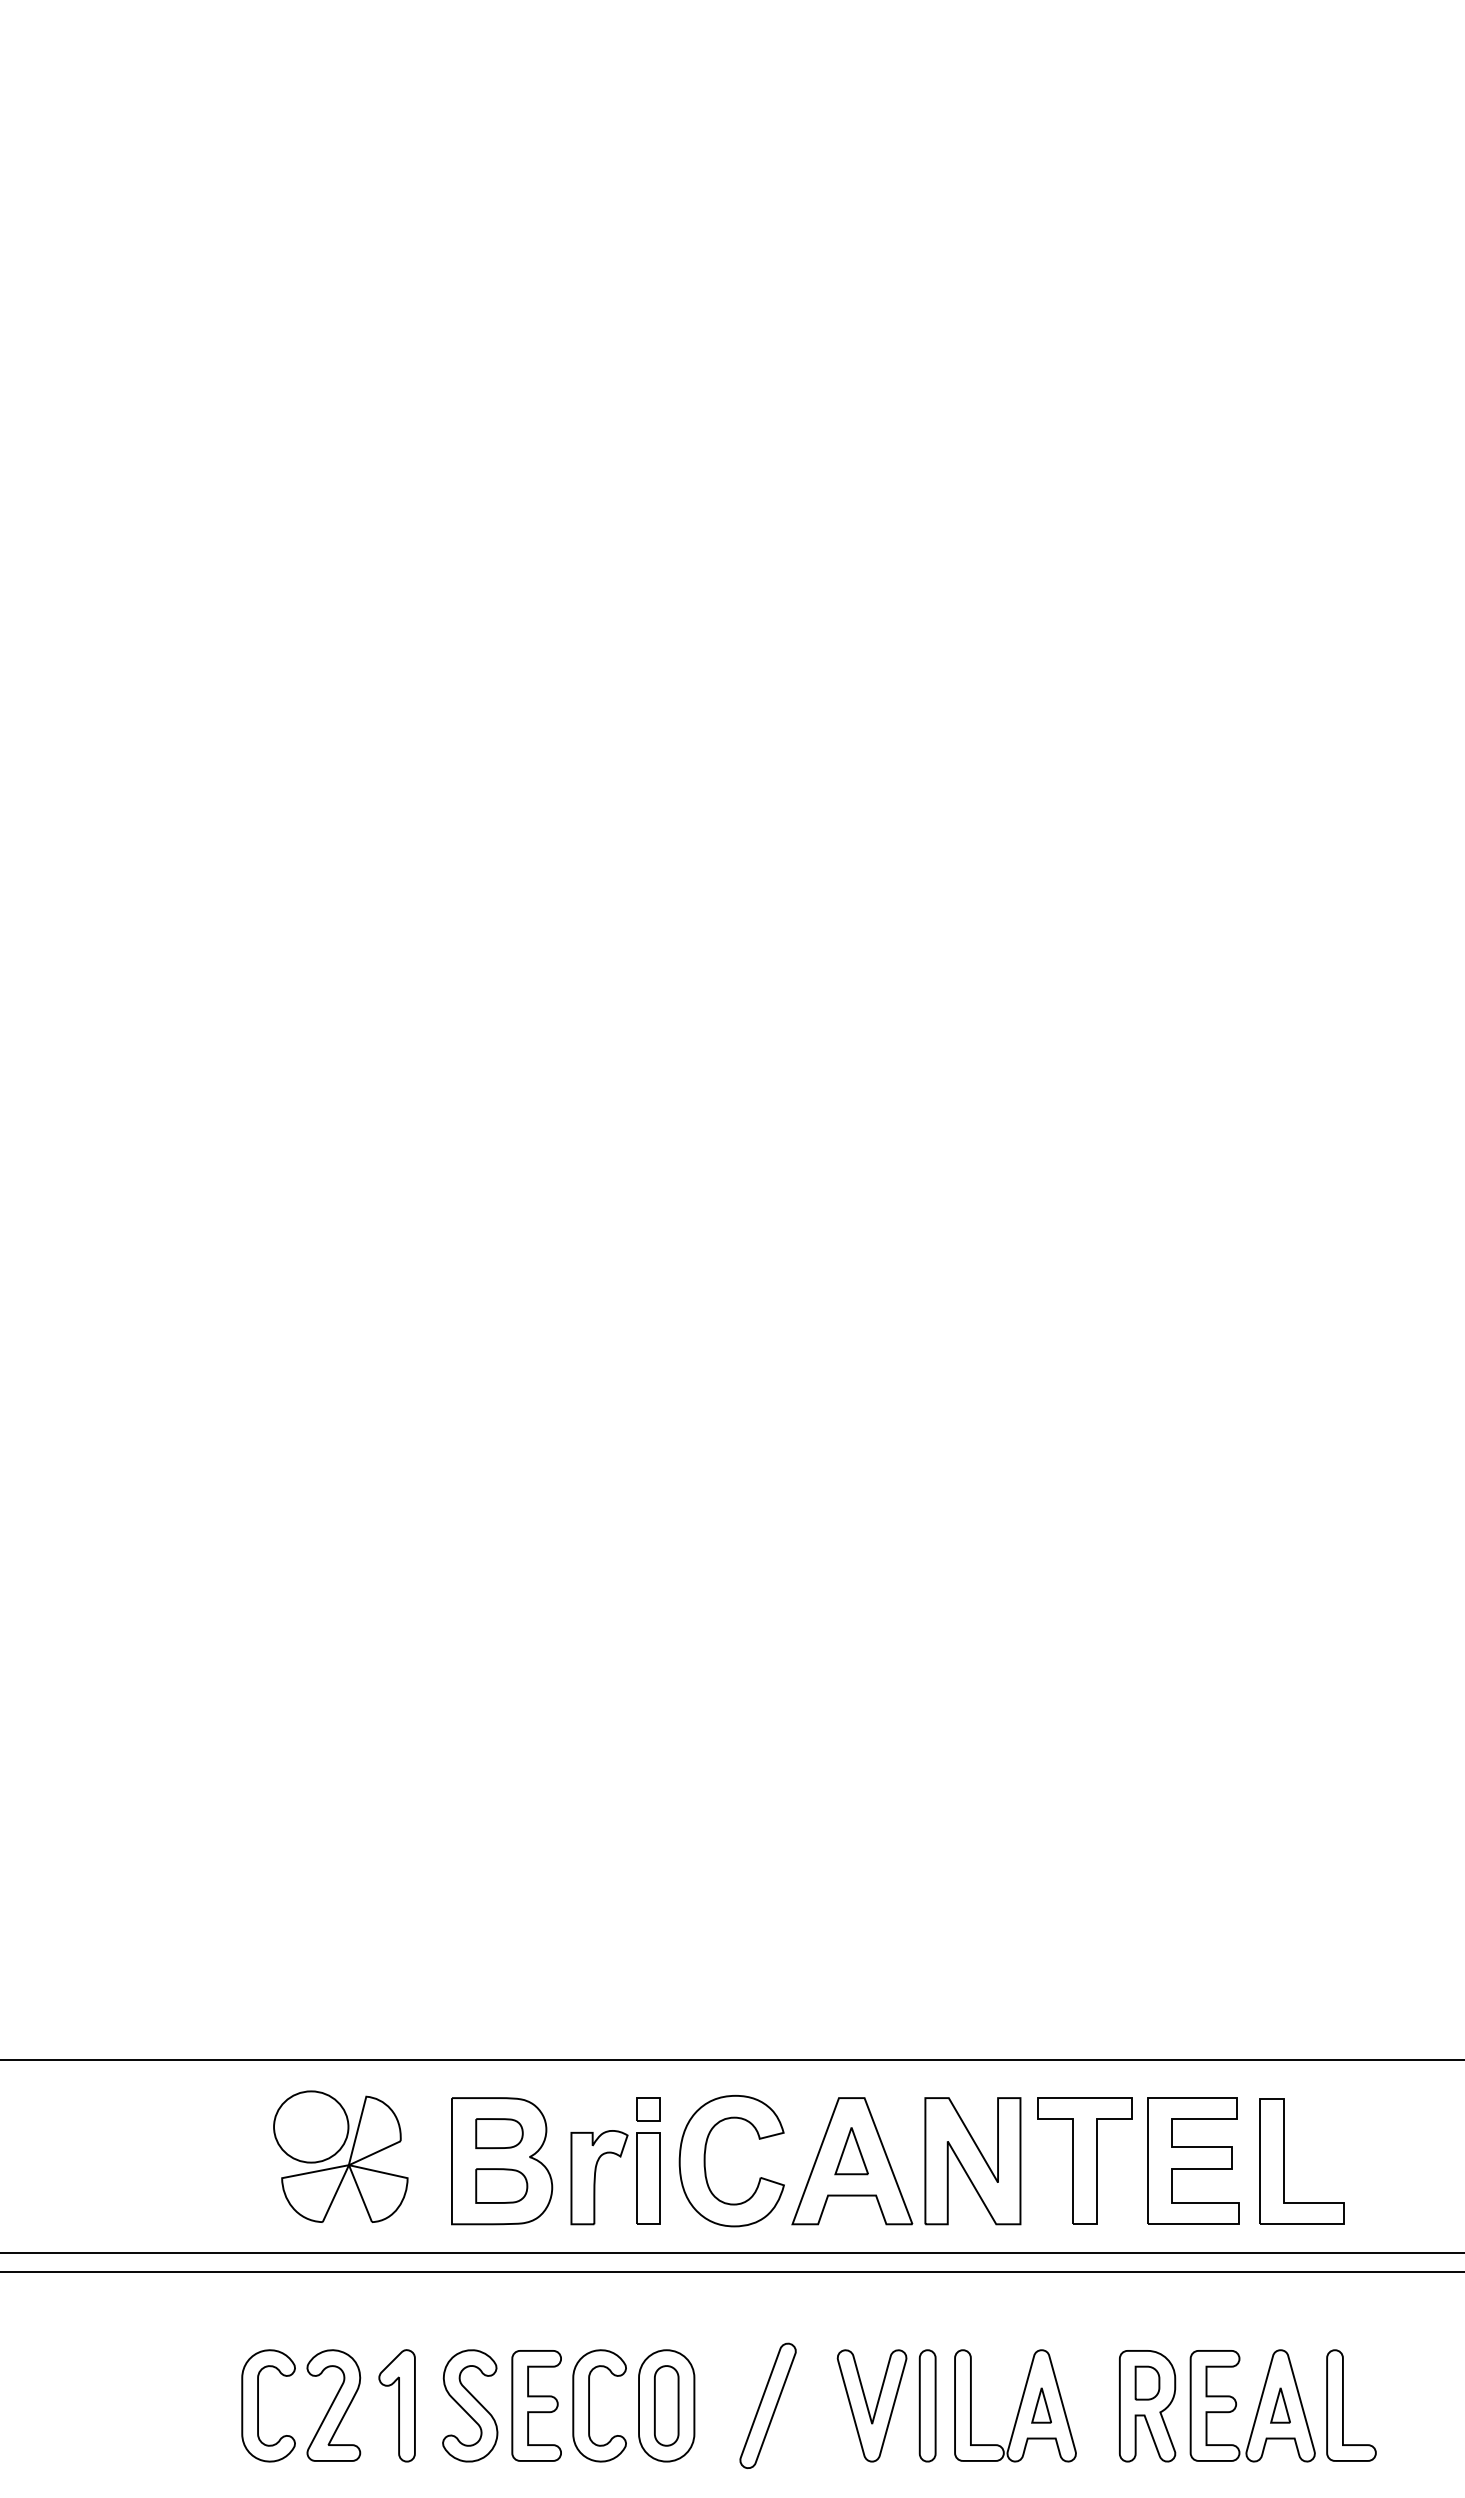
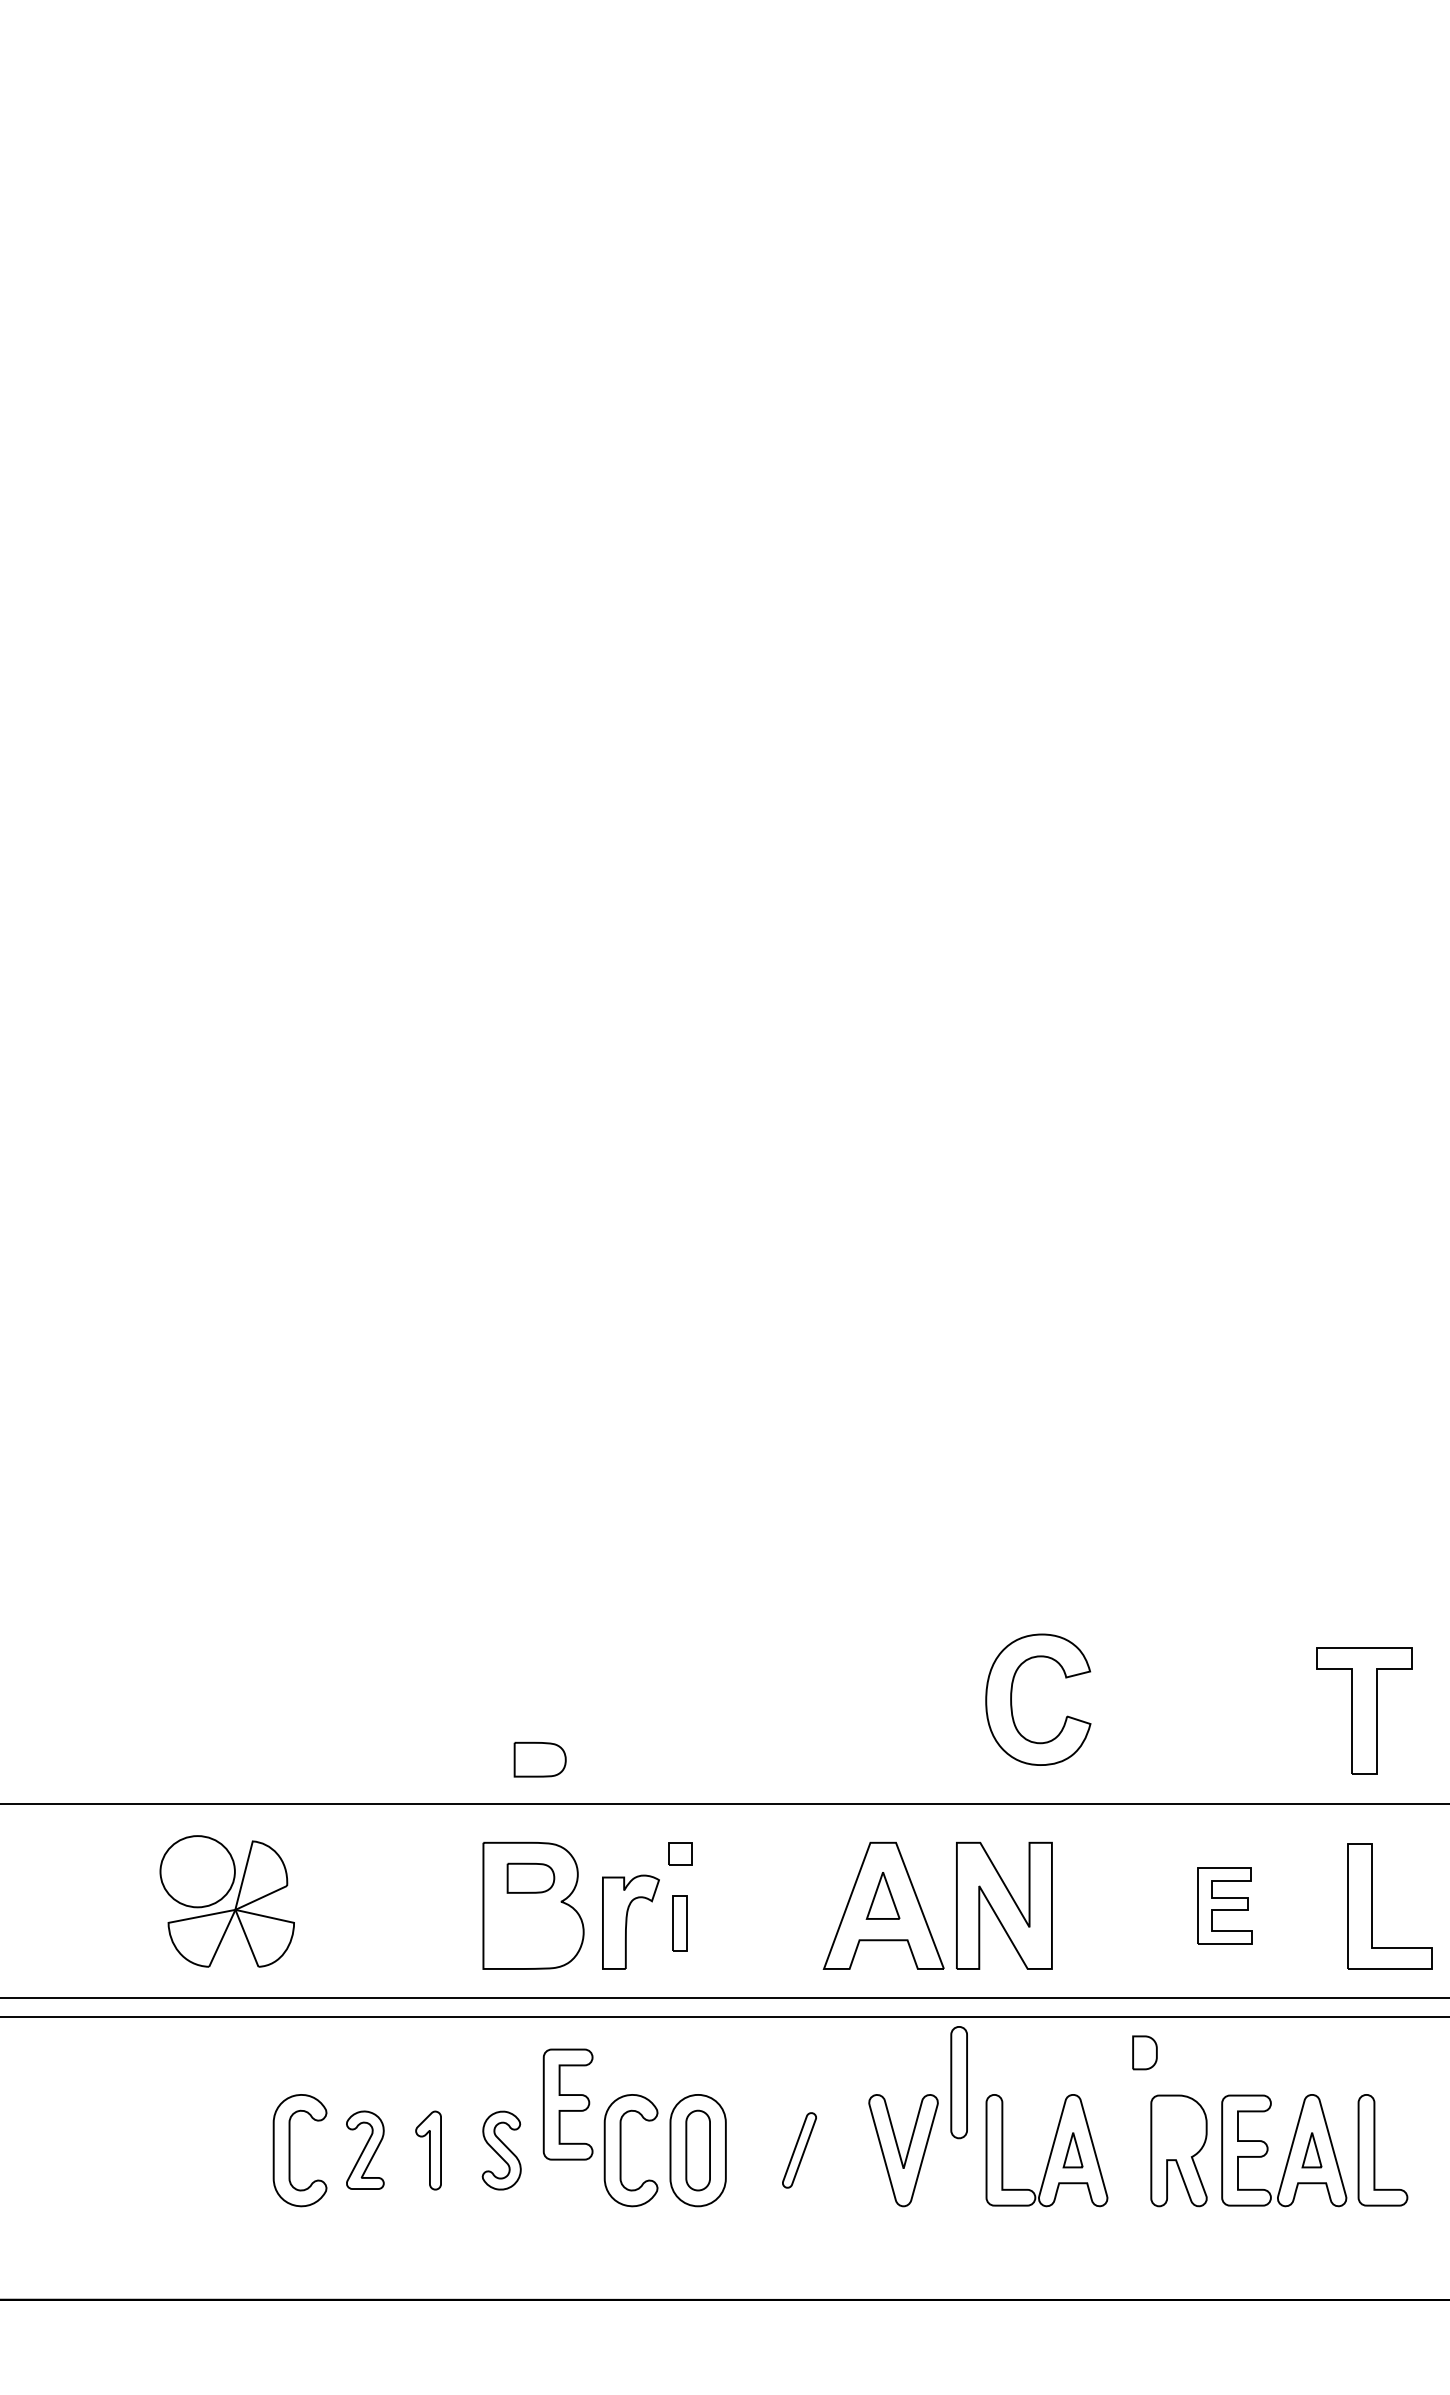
part: (340, 2156) -> (226, 1901), moved
part: (1084, 2160) -> (1363, 1710), moved
part: (1193, 2160) -> (1224, 1905), size x0.6
part: (705, 2161) -> (1011, 1700), moved
part: (1284, 2161) -> (1371, 1906), moved
part: (648, 2178) -> (679, 1923), size x0.6
part: (501, 2185) -> (539, 1759), moved
part: (1147, 2382) -> (1144, 2052), moved
part: (333, 2405) -> (364, 2150), size x0.7
part: (396, 2405) -> (427, 2150), size x0.7
part: (470, 2405) -> (501, 2150), size x0.7
part: (536, 2405) -> (567, 2104), moved
part: (767, 2405) -> (798, 2150), size x0.6
part: (927, 2405) -> (958, 2082), moved

